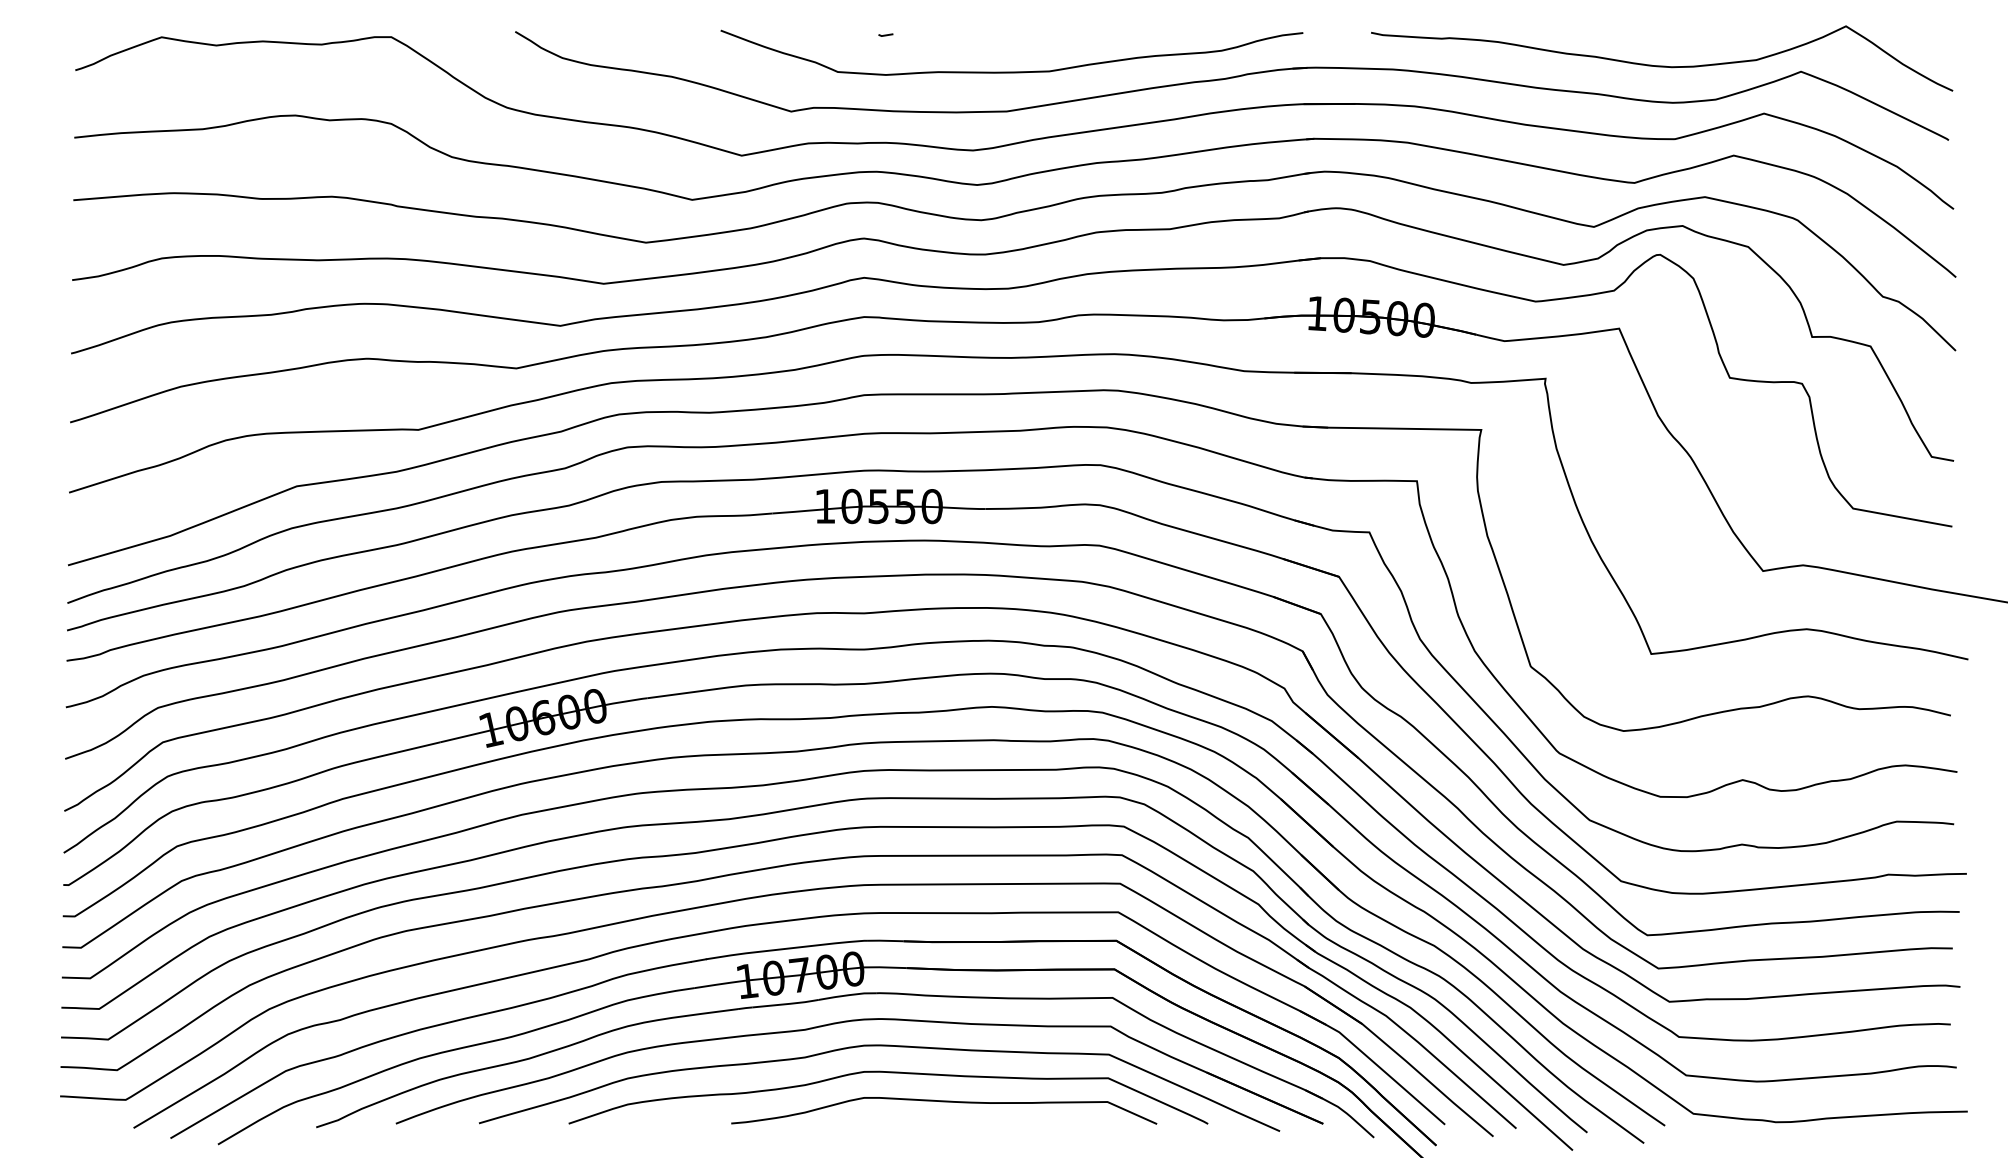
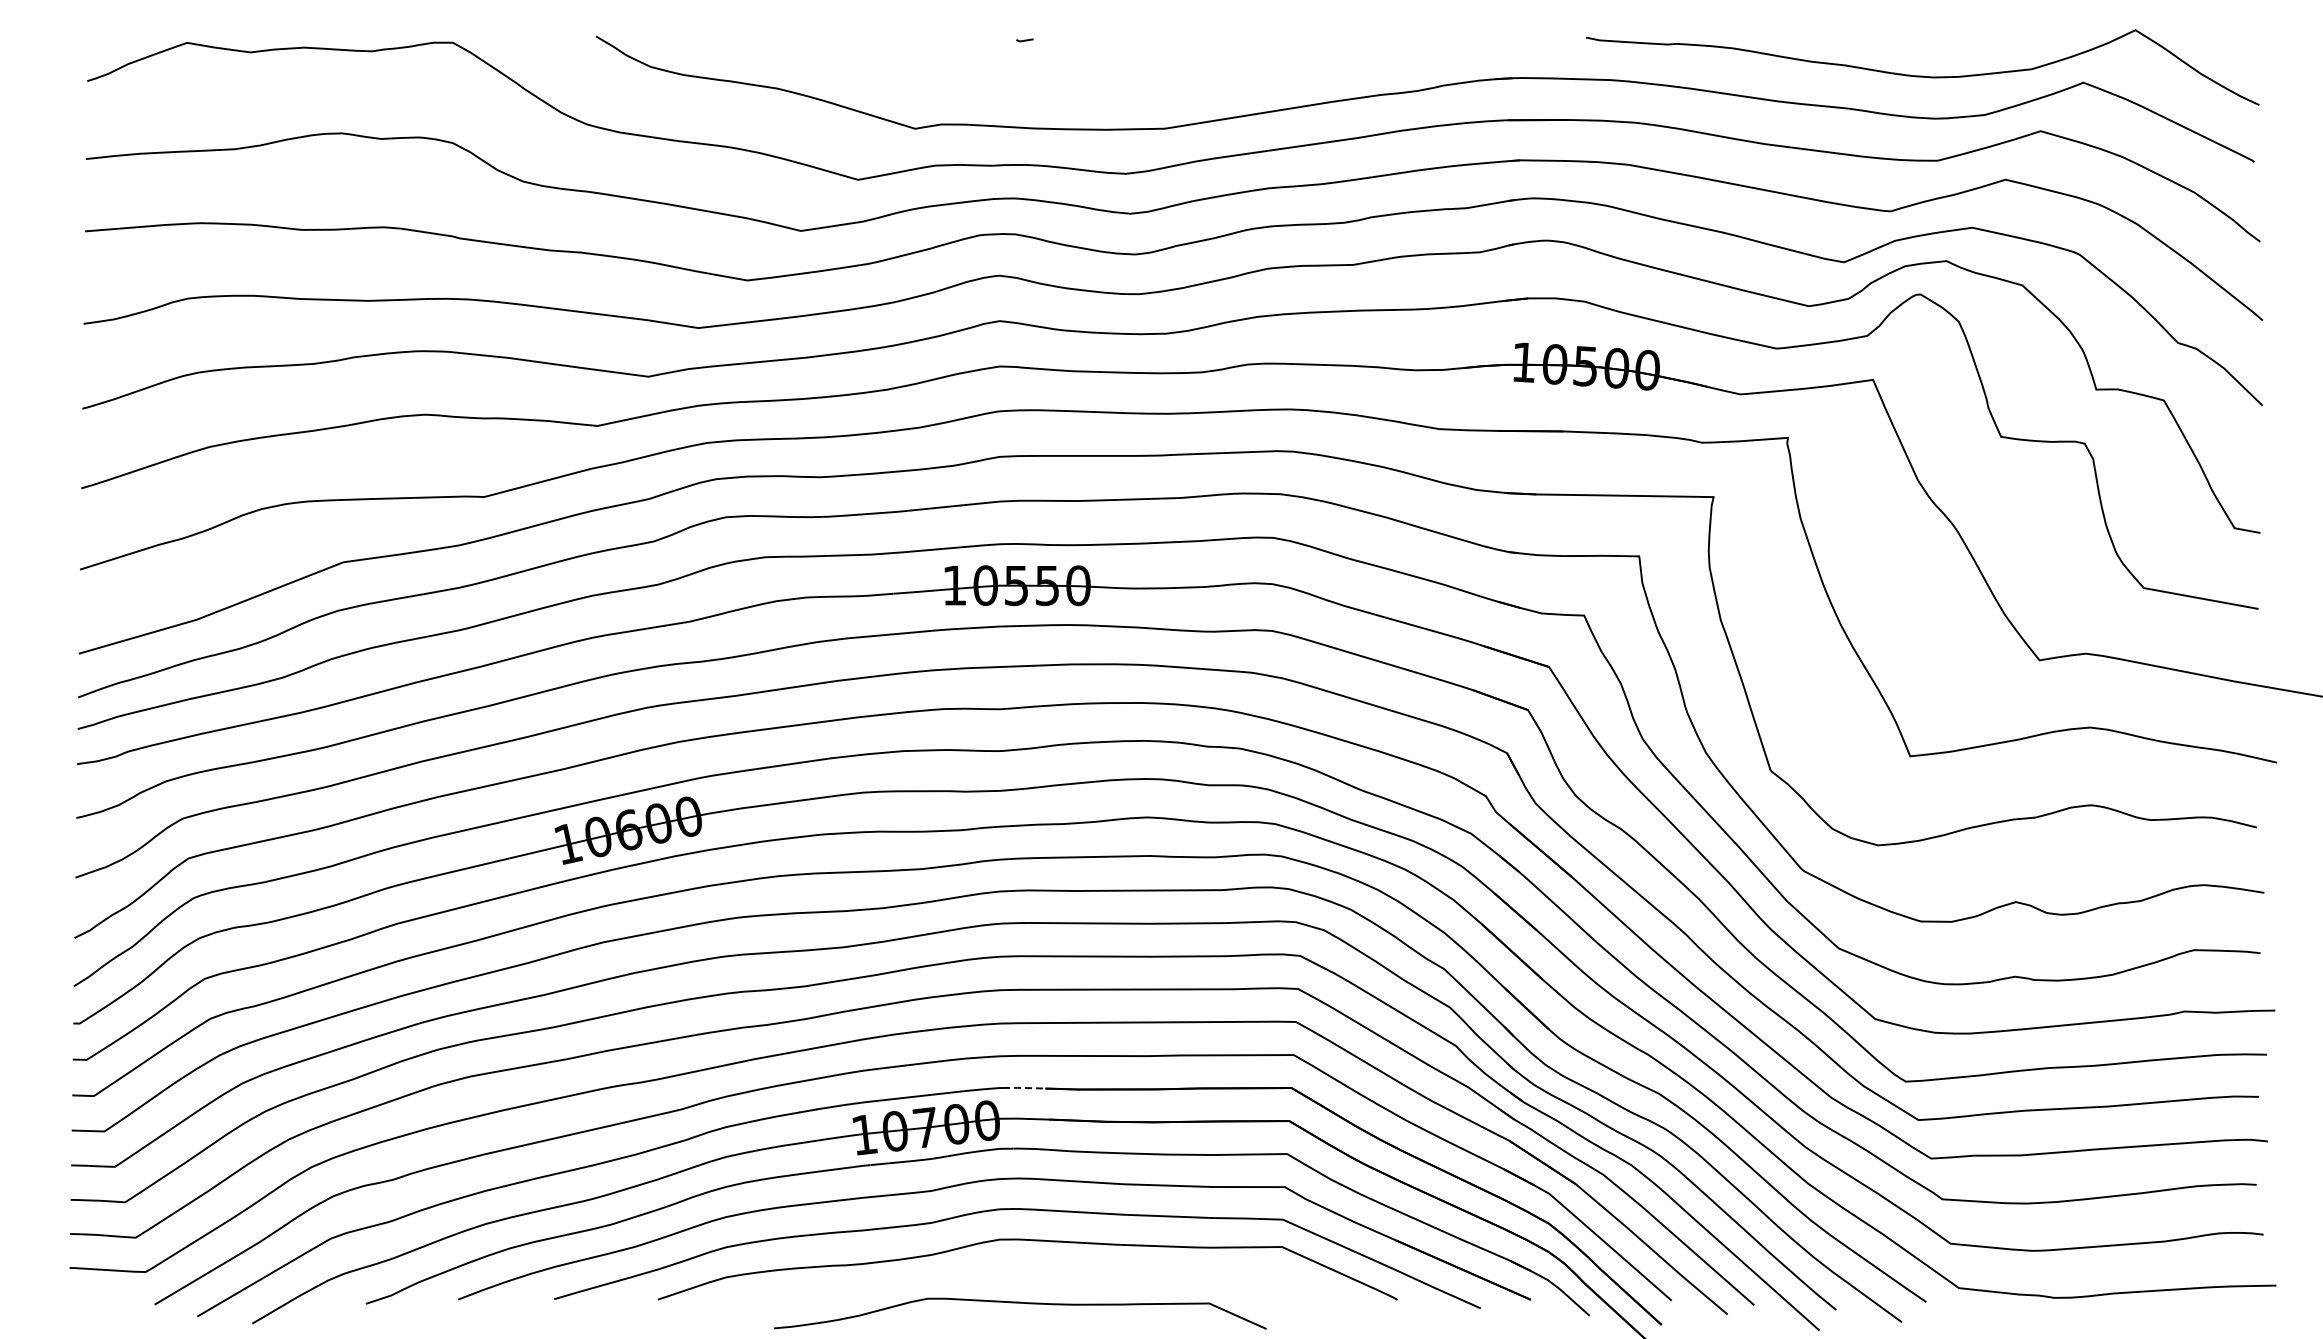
curve: (1011, 71) -> (1170, 82), removed
line: (885, 941) -> (1024, 1088), solid -> dashed
curve: (944, 1102) -> (1020, 1303), moved

